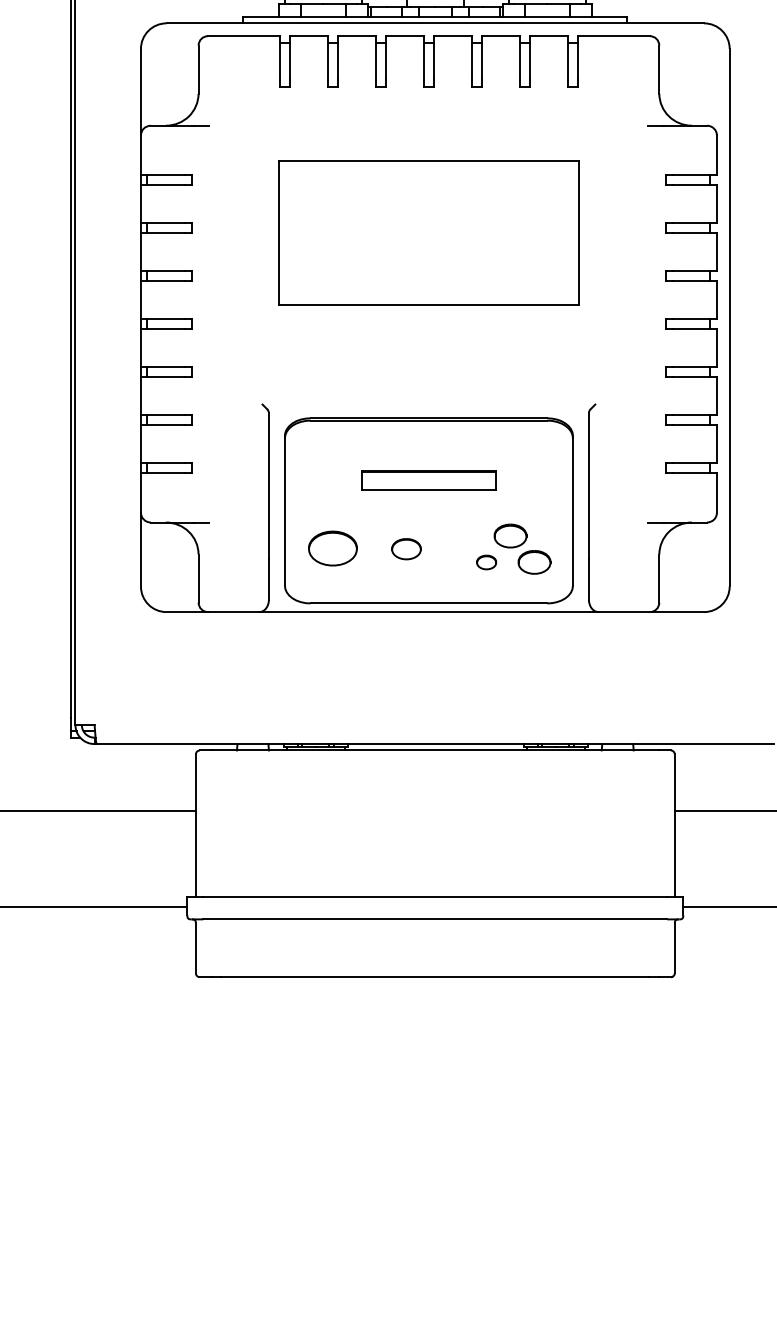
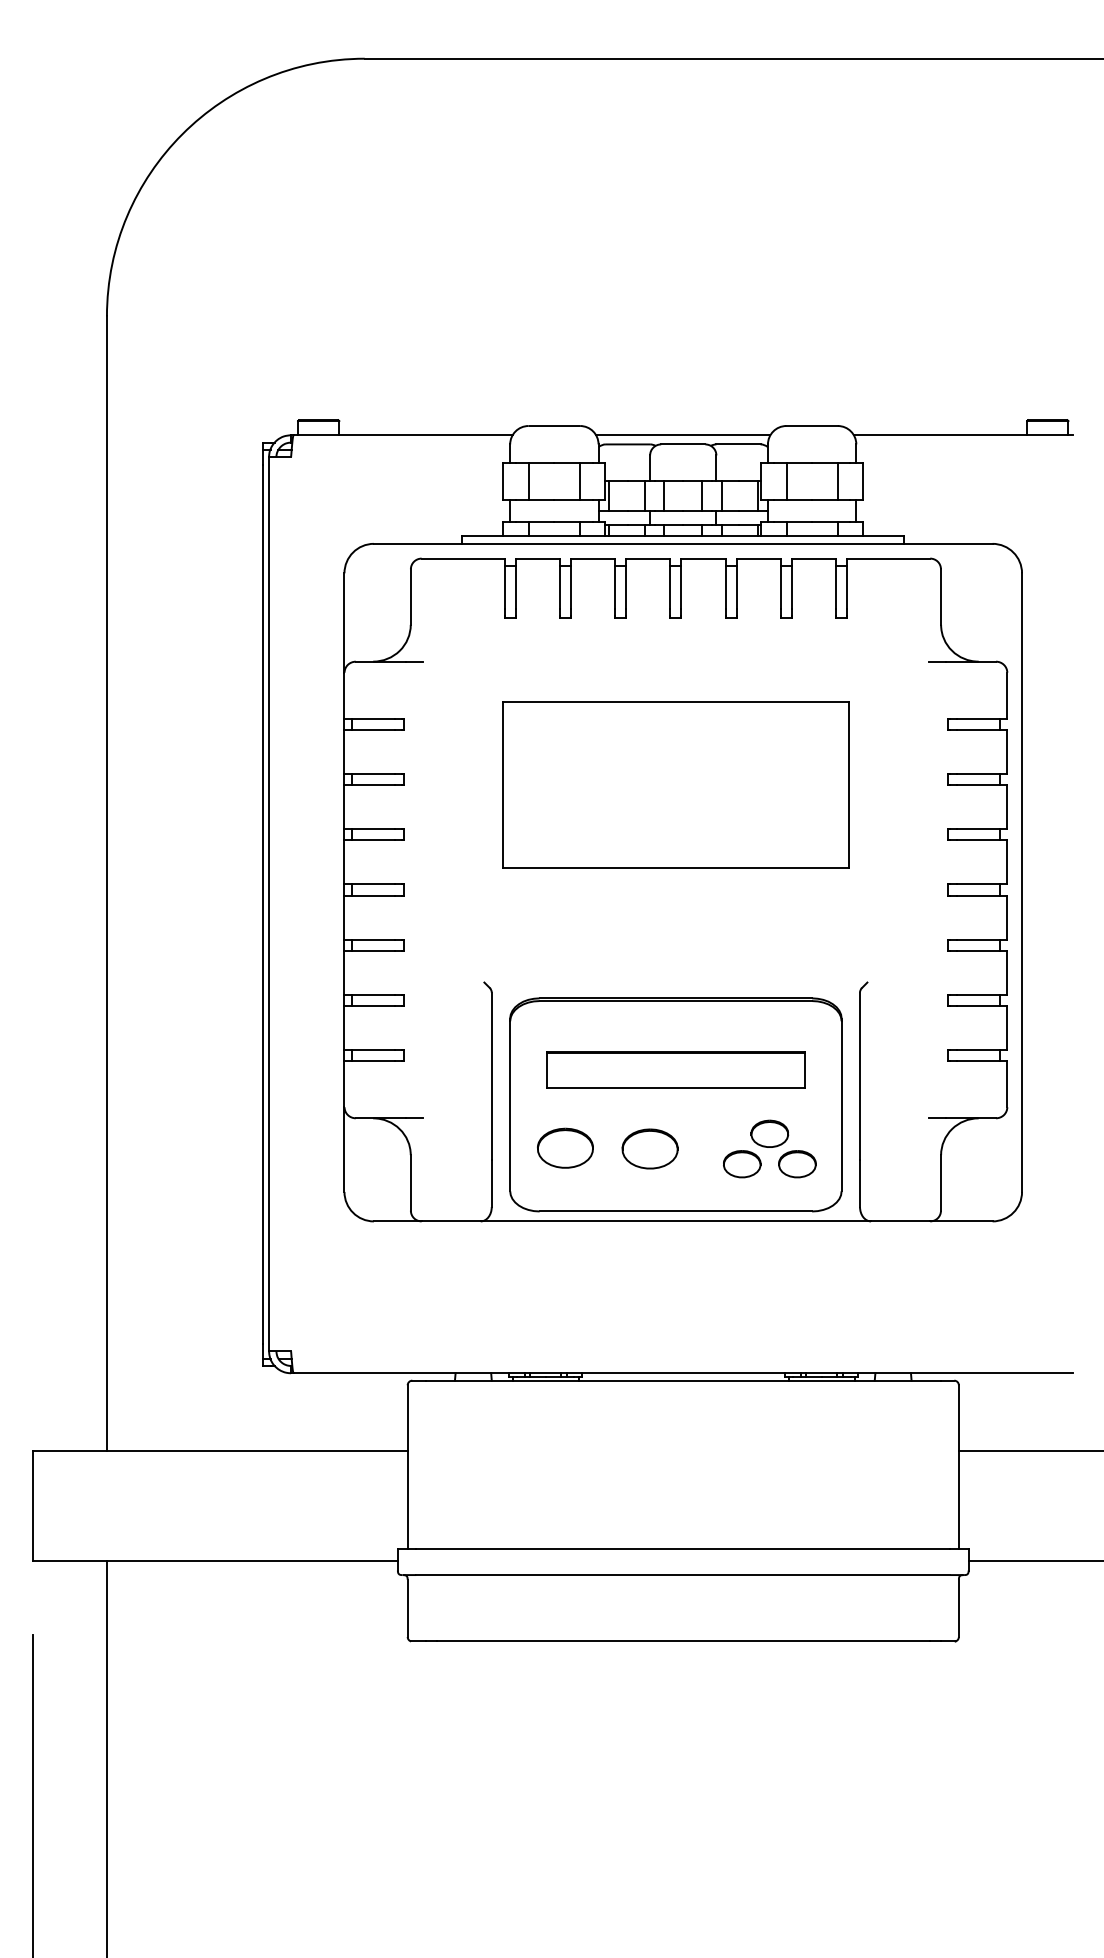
part: (428, 480) -> (675, 1069), size x1.67
part: (405, 548) -> (649, 1148), size x1.67
part: (486, 562) -> (742, 1164), size x1.67

